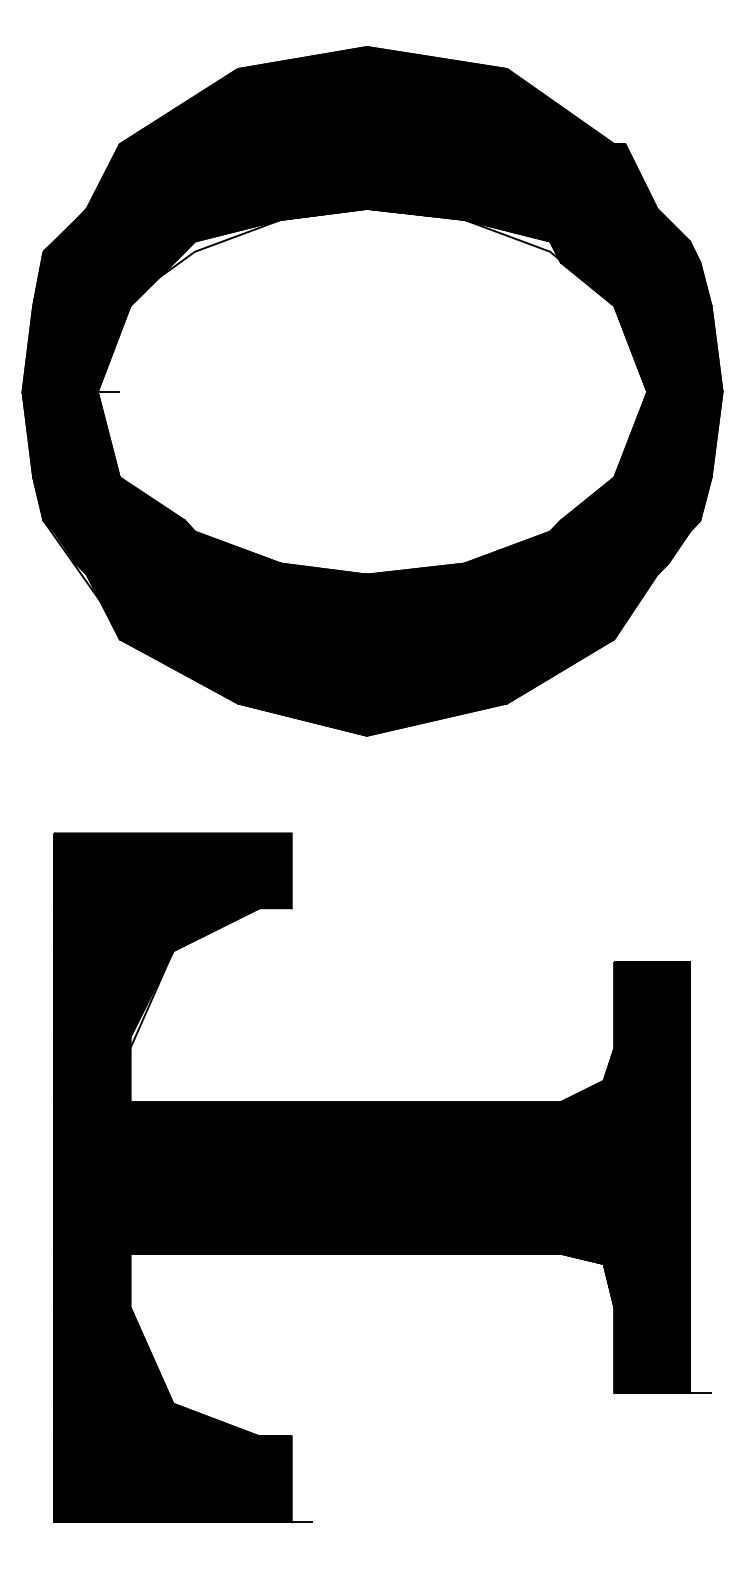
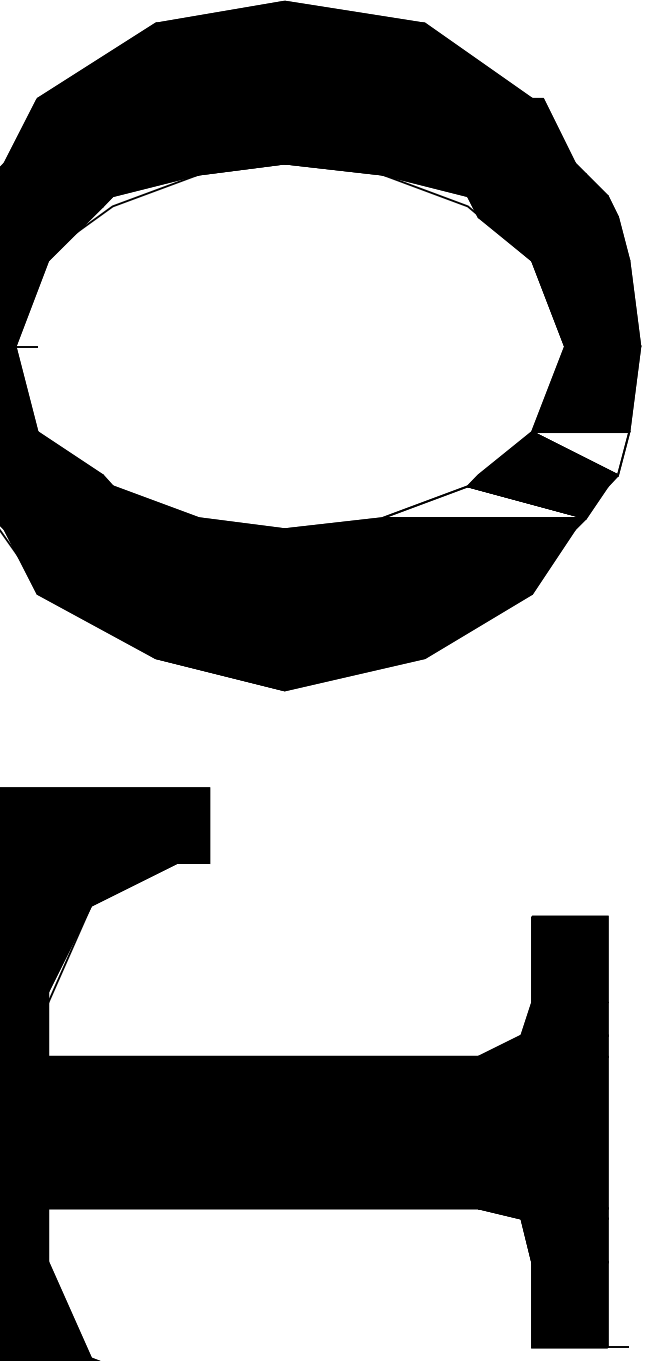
fill: (662, 498) -> (580, 453), removed
fill: (566, 547) -> (484, 502), removed

